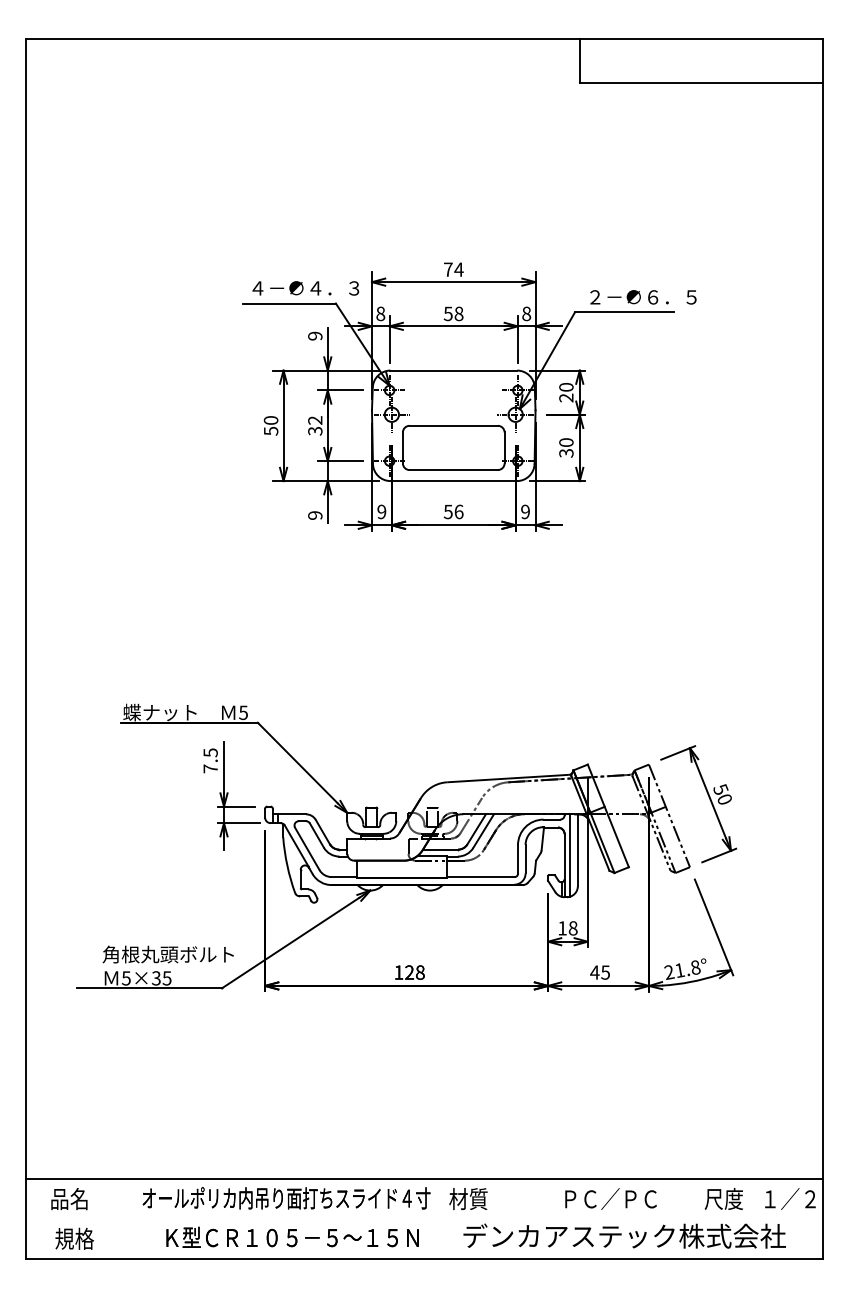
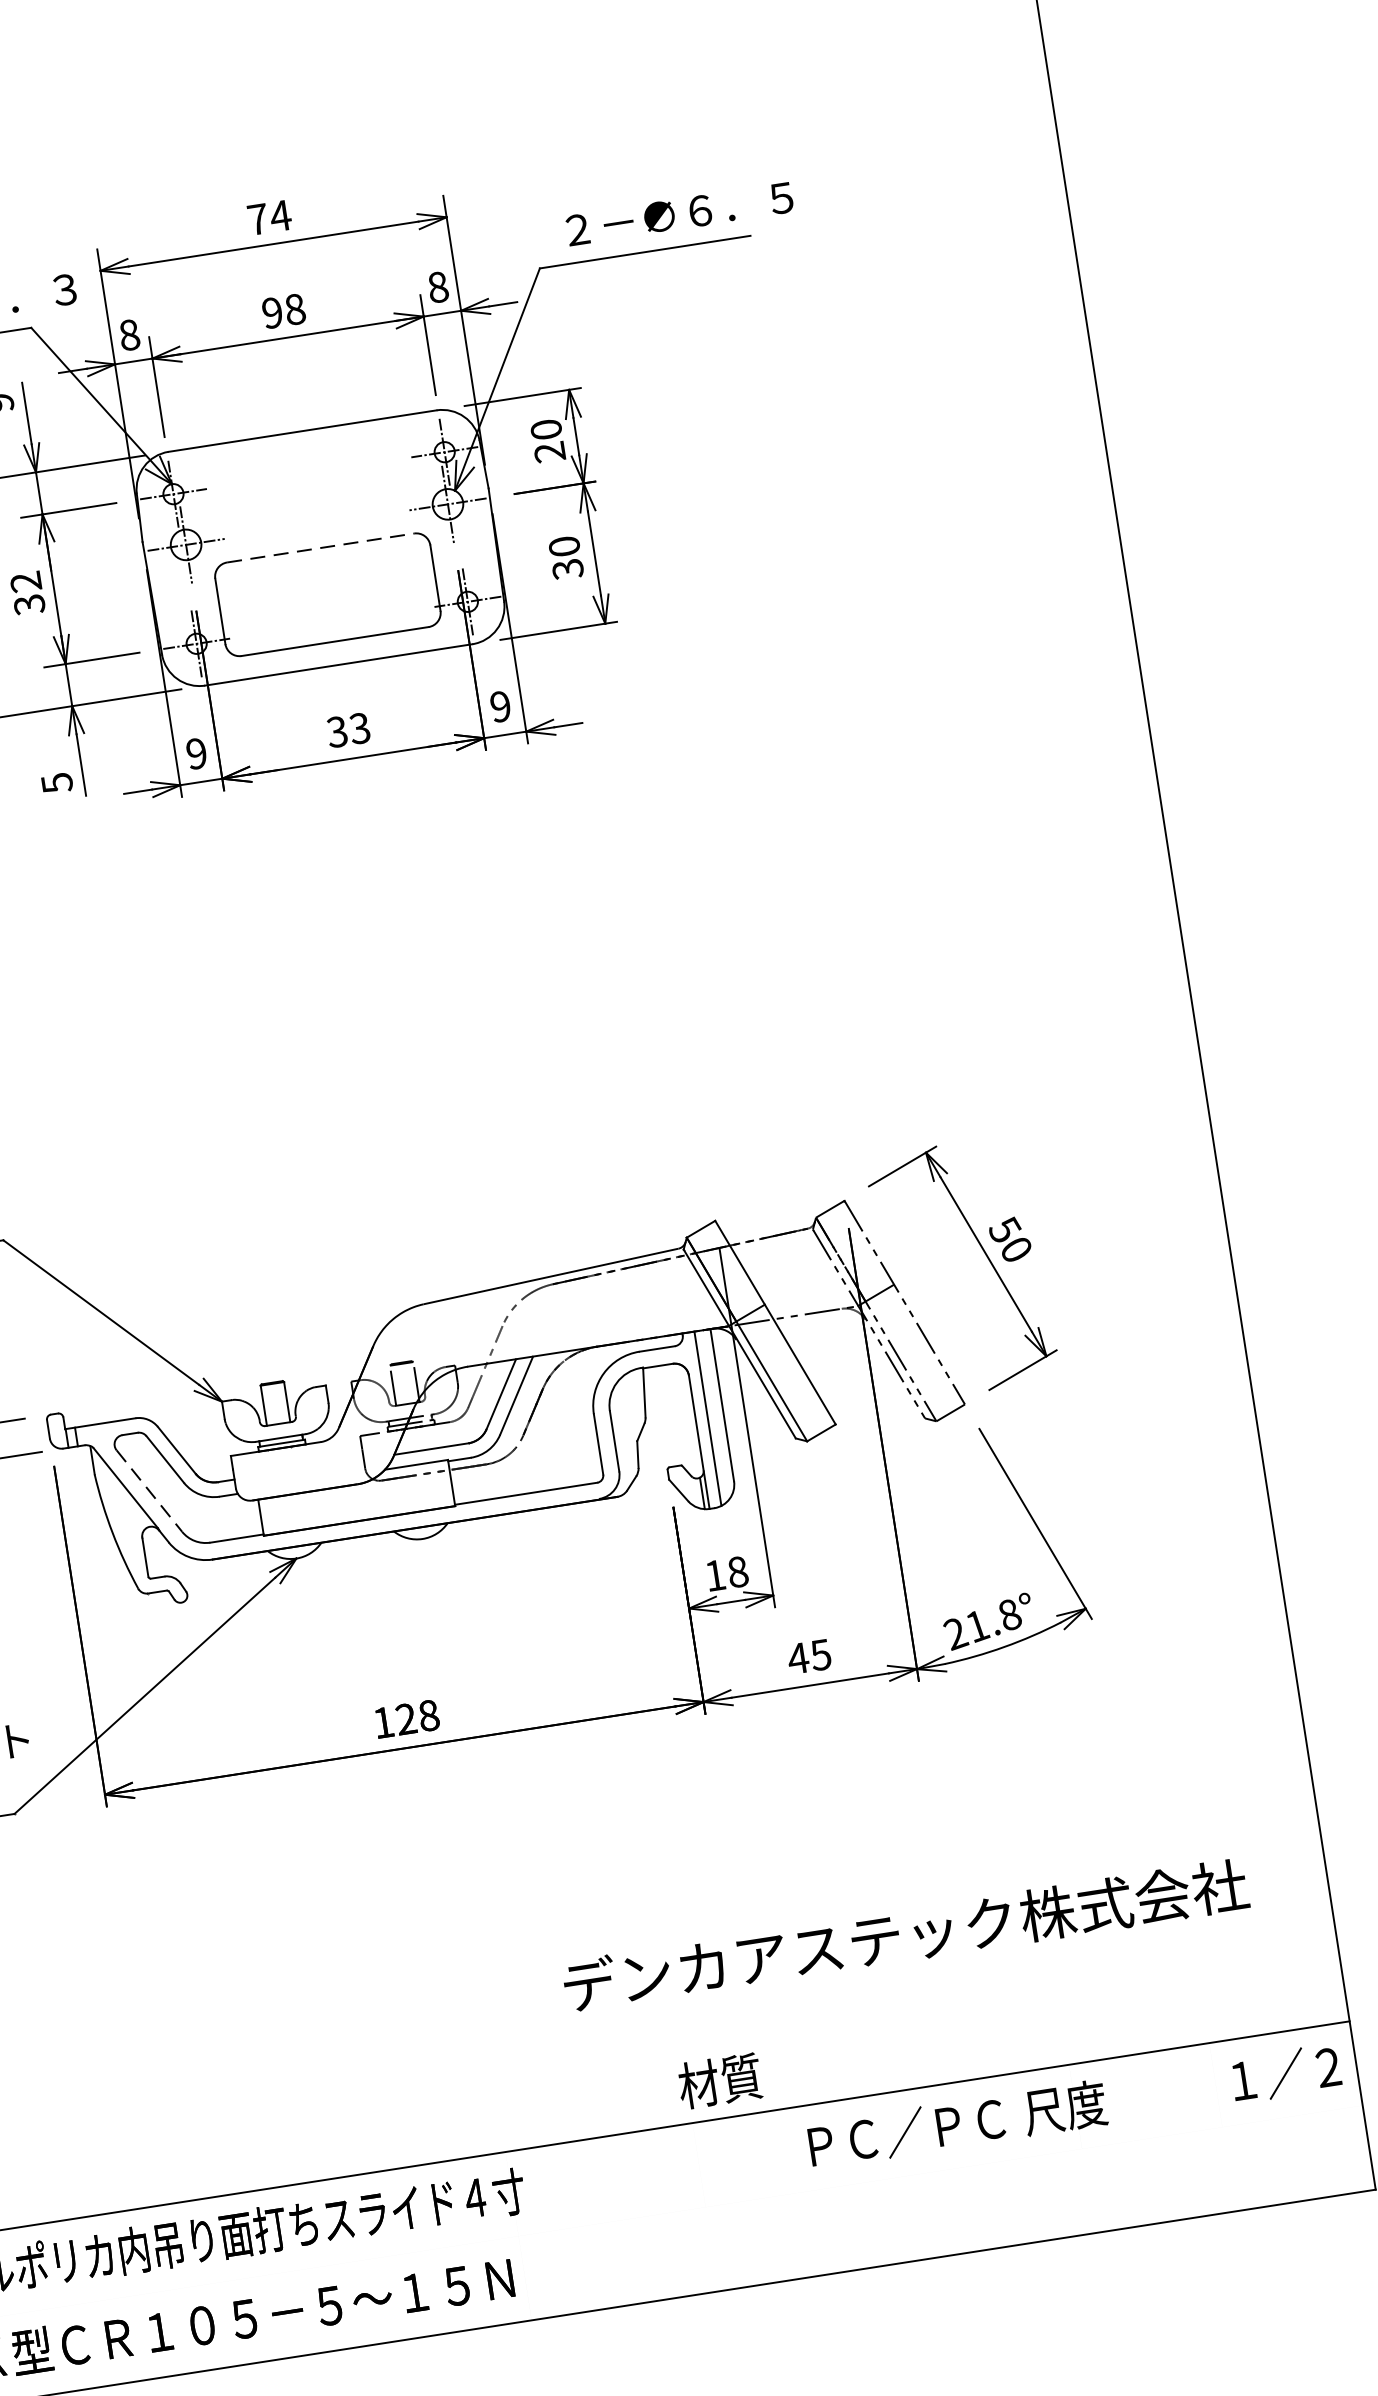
text: (447, 313) -> (270, 312), 58 -> 98
line: (454, 425) -> (322, 547), solid -> dashed
text: (453, 511) -> (348, 729), 56 -> 33
text: (315, 515) -> (57, 782), 9 -> 5
line: (307, 849) -> (149, 1492), solid -> dashed
text: (468, 1198) -> (719, 2079), moved
text: (723, 1198) -> (1063, 2106), moved
text: (624, 1235) -> (905, 1934), moved

